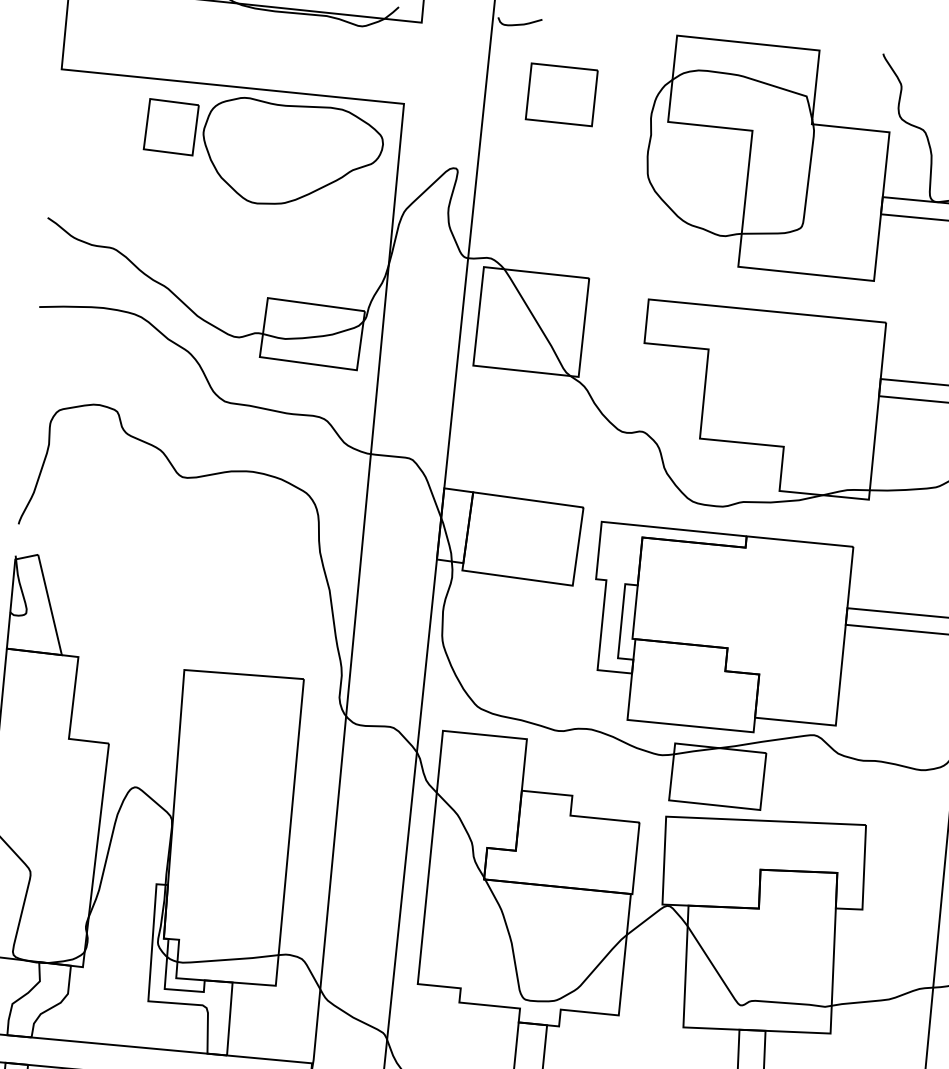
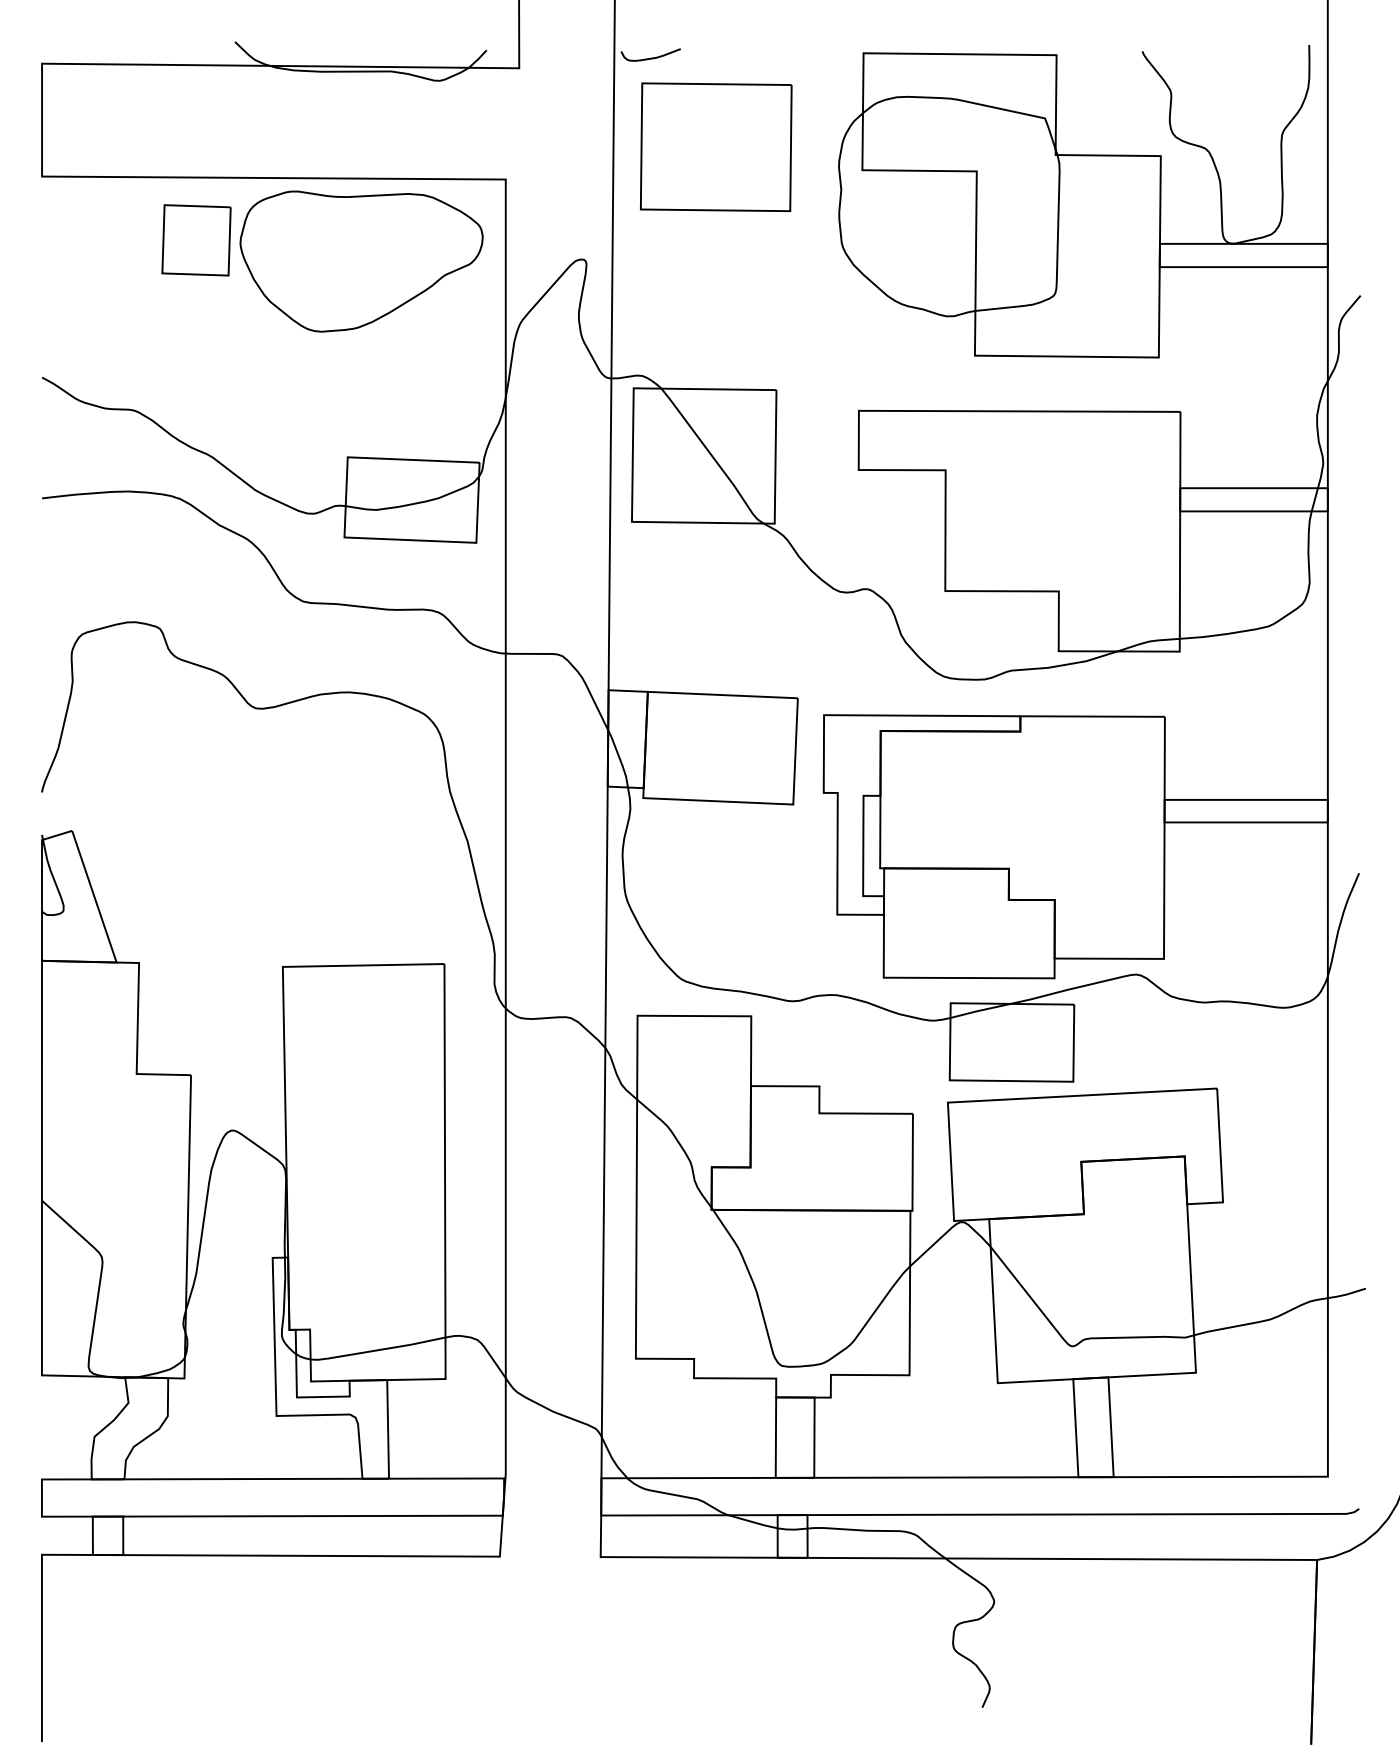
part: (561, 94) -> (716, 147), size x1.67

